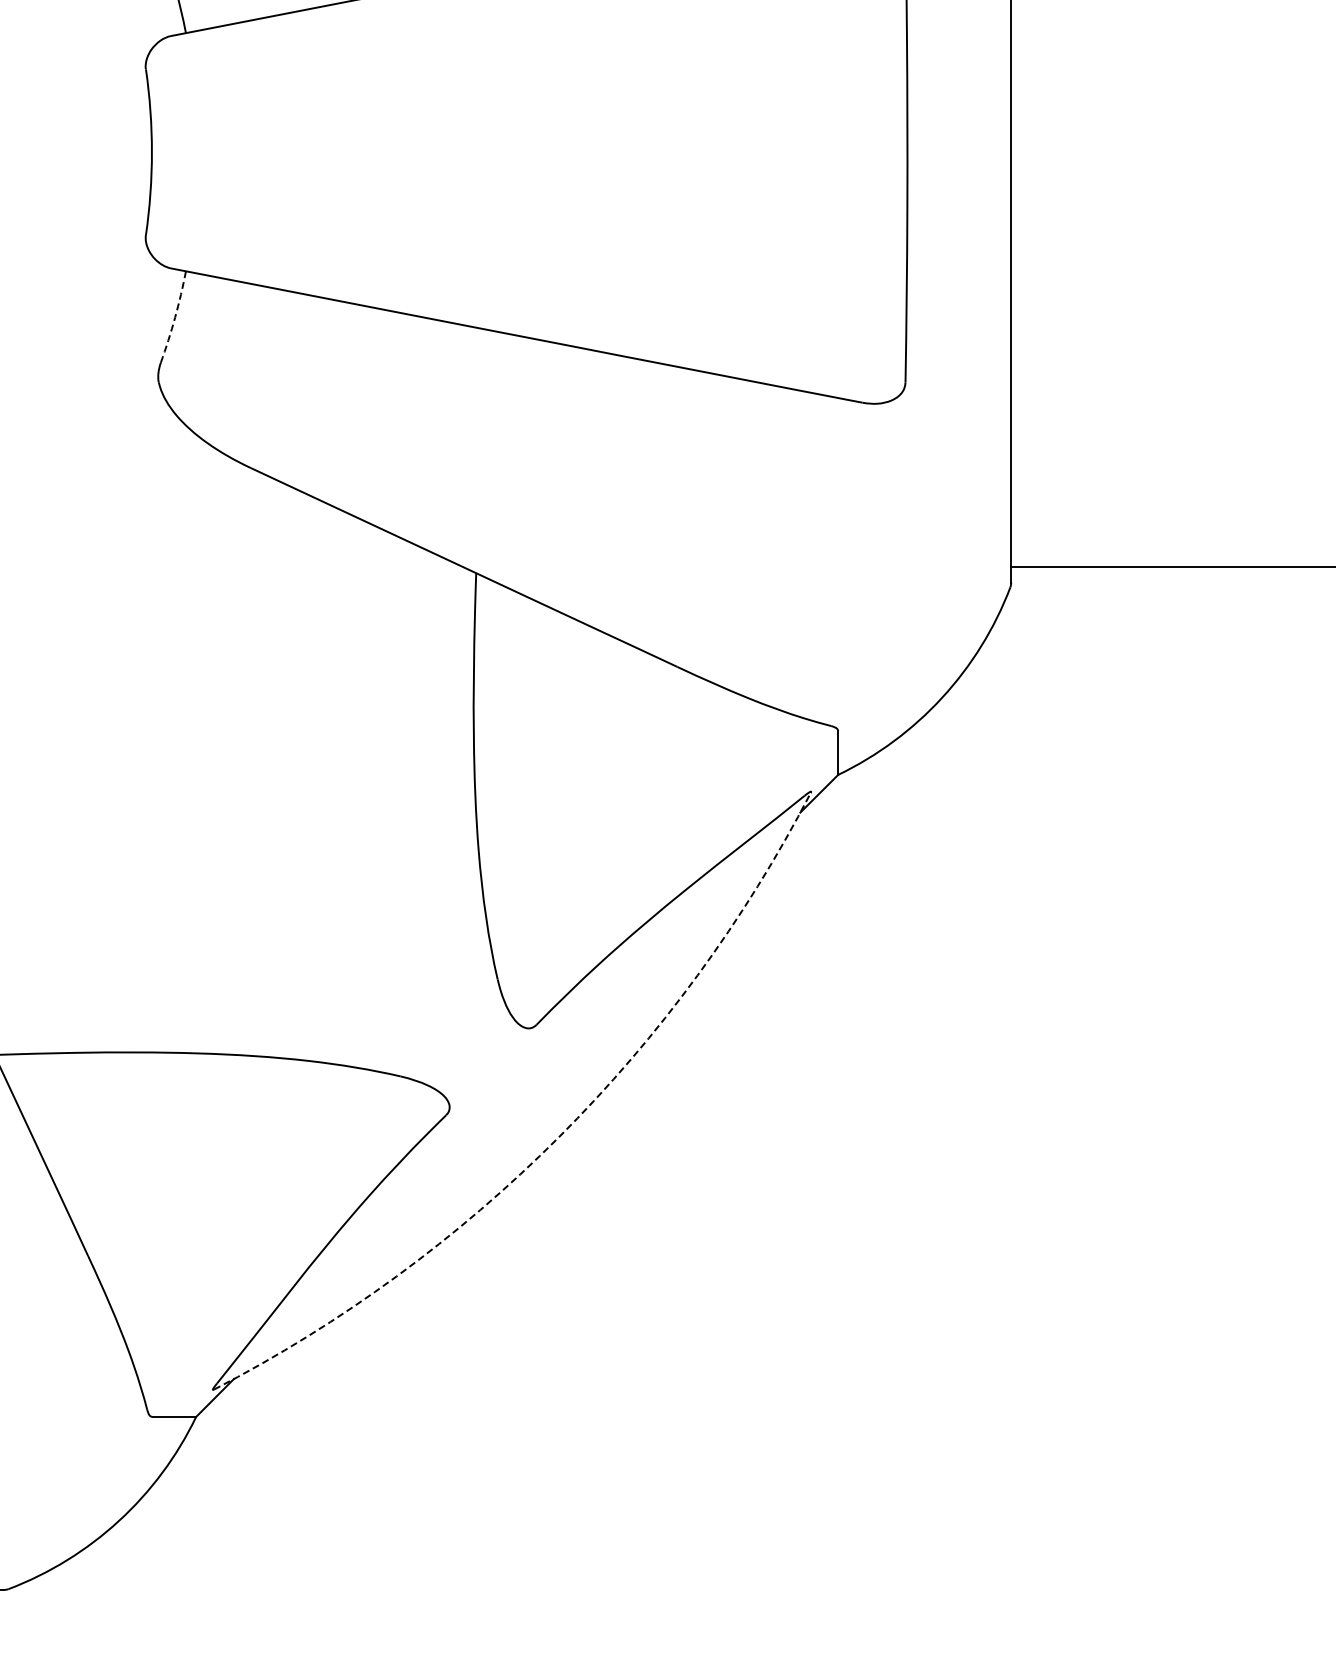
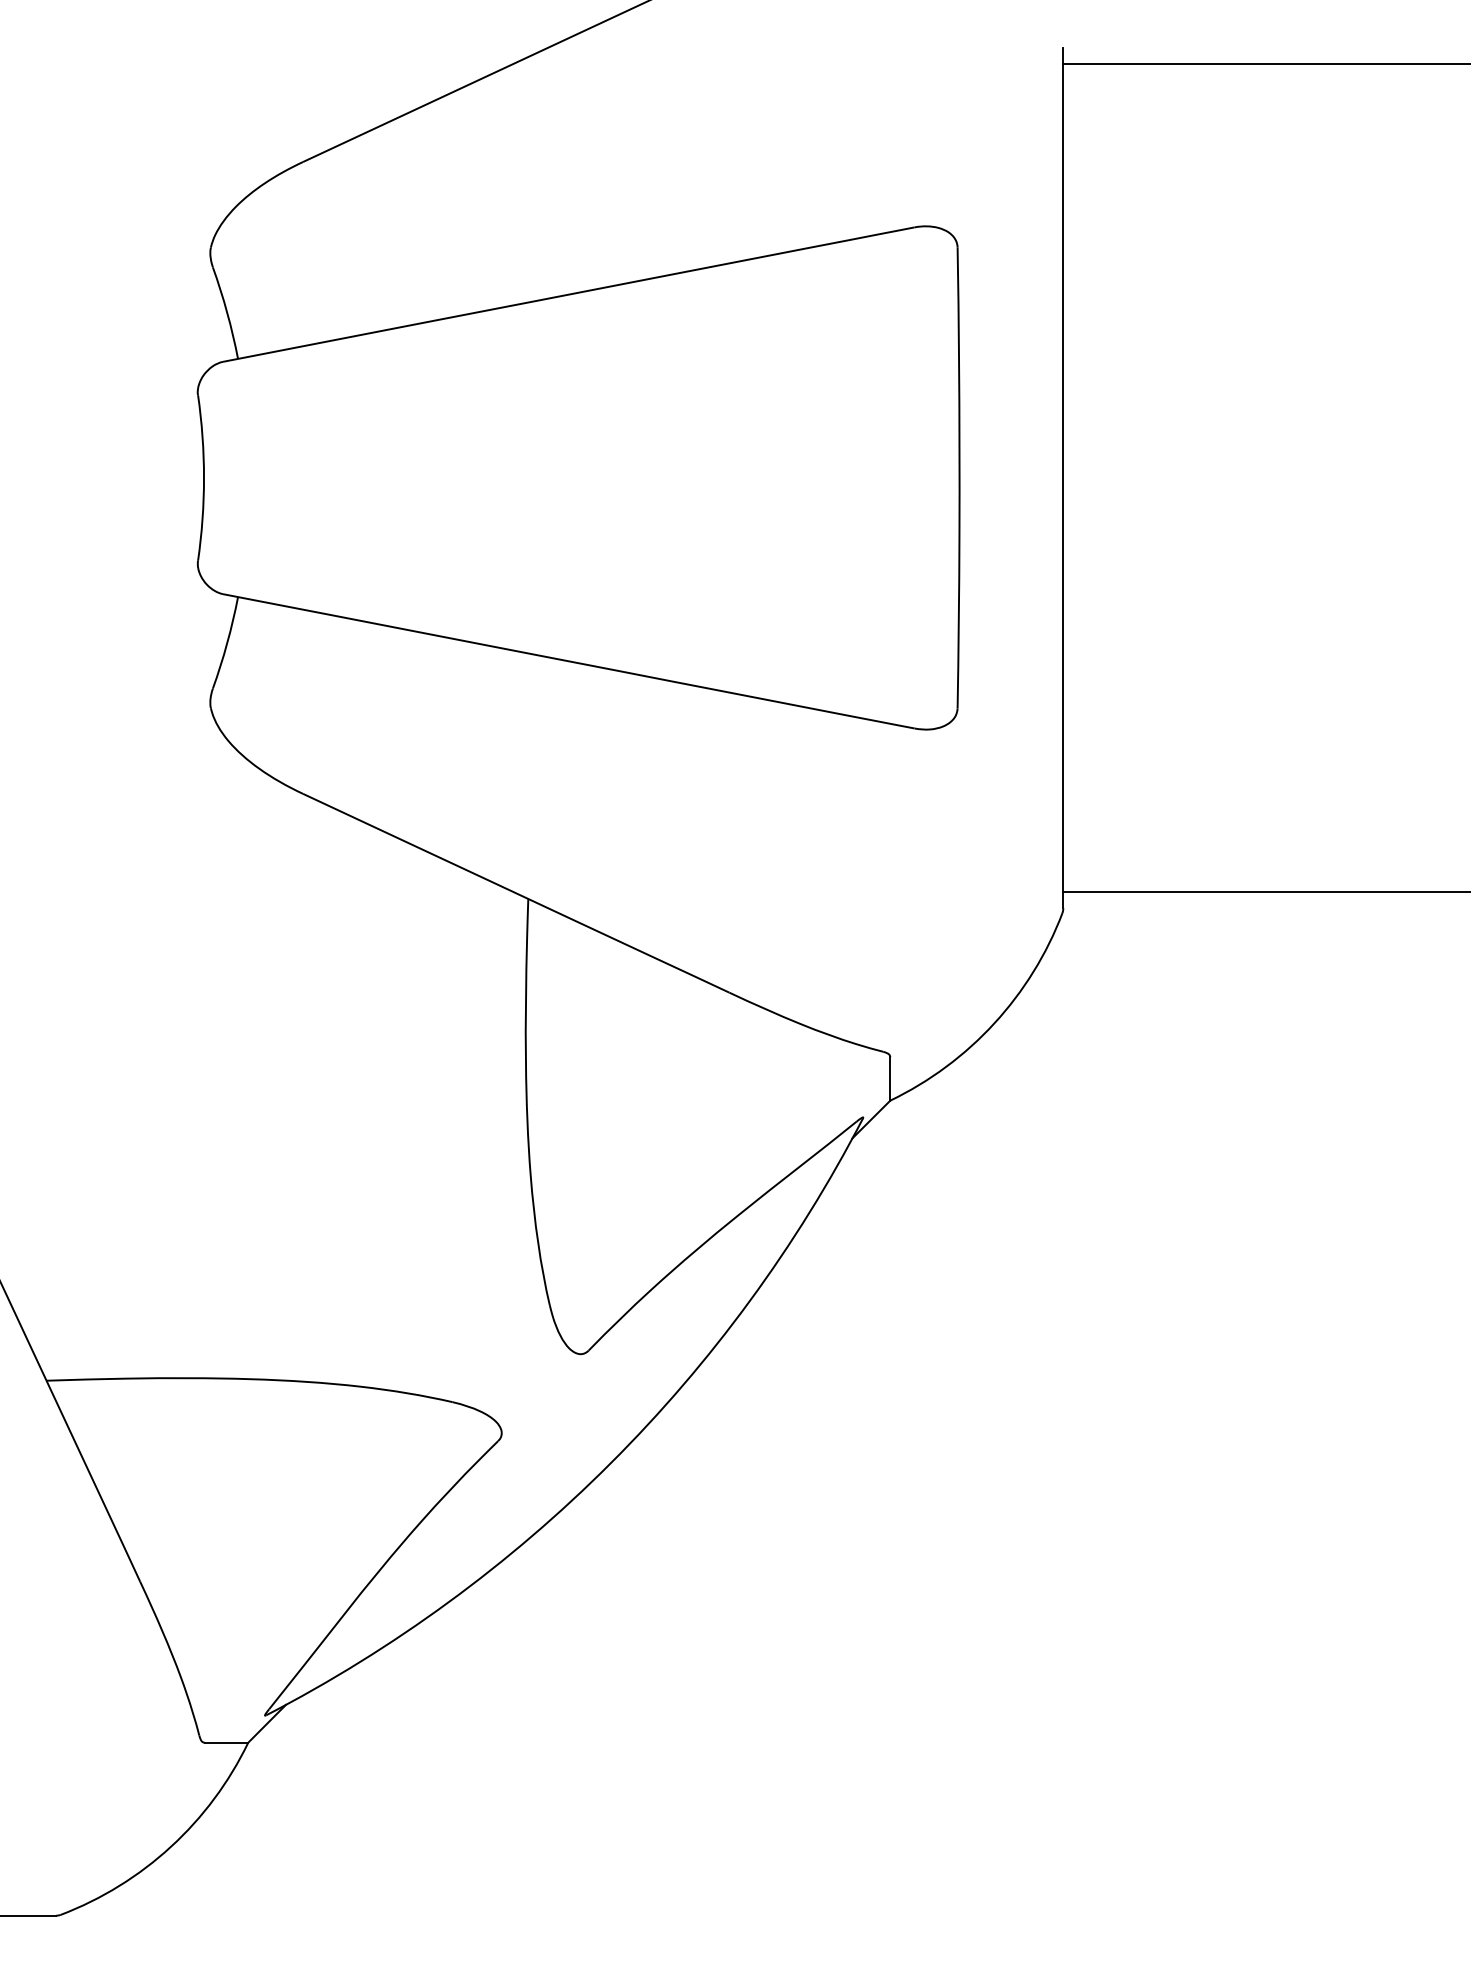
arc: (175, 317) -> (227, 643), dashed -> solid
arc: (558, 1137) -> (610, 1463), dashed -> solid

